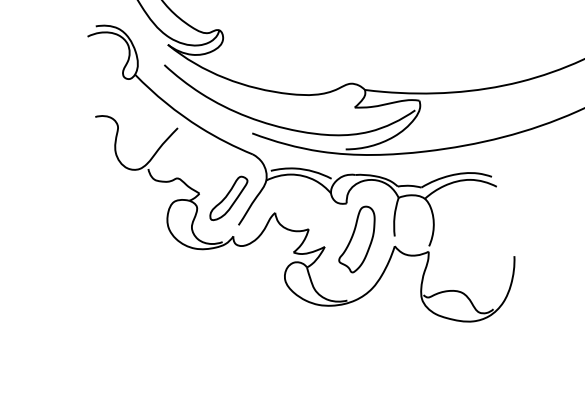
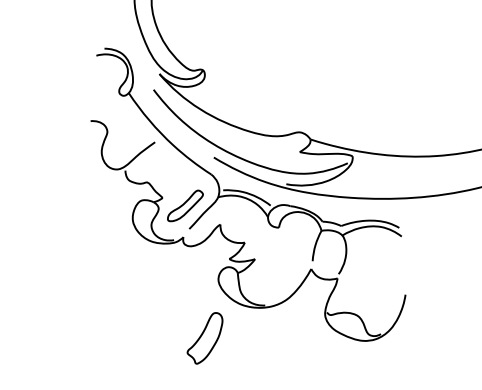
part: (356, 240) -> (204, 338), moved

